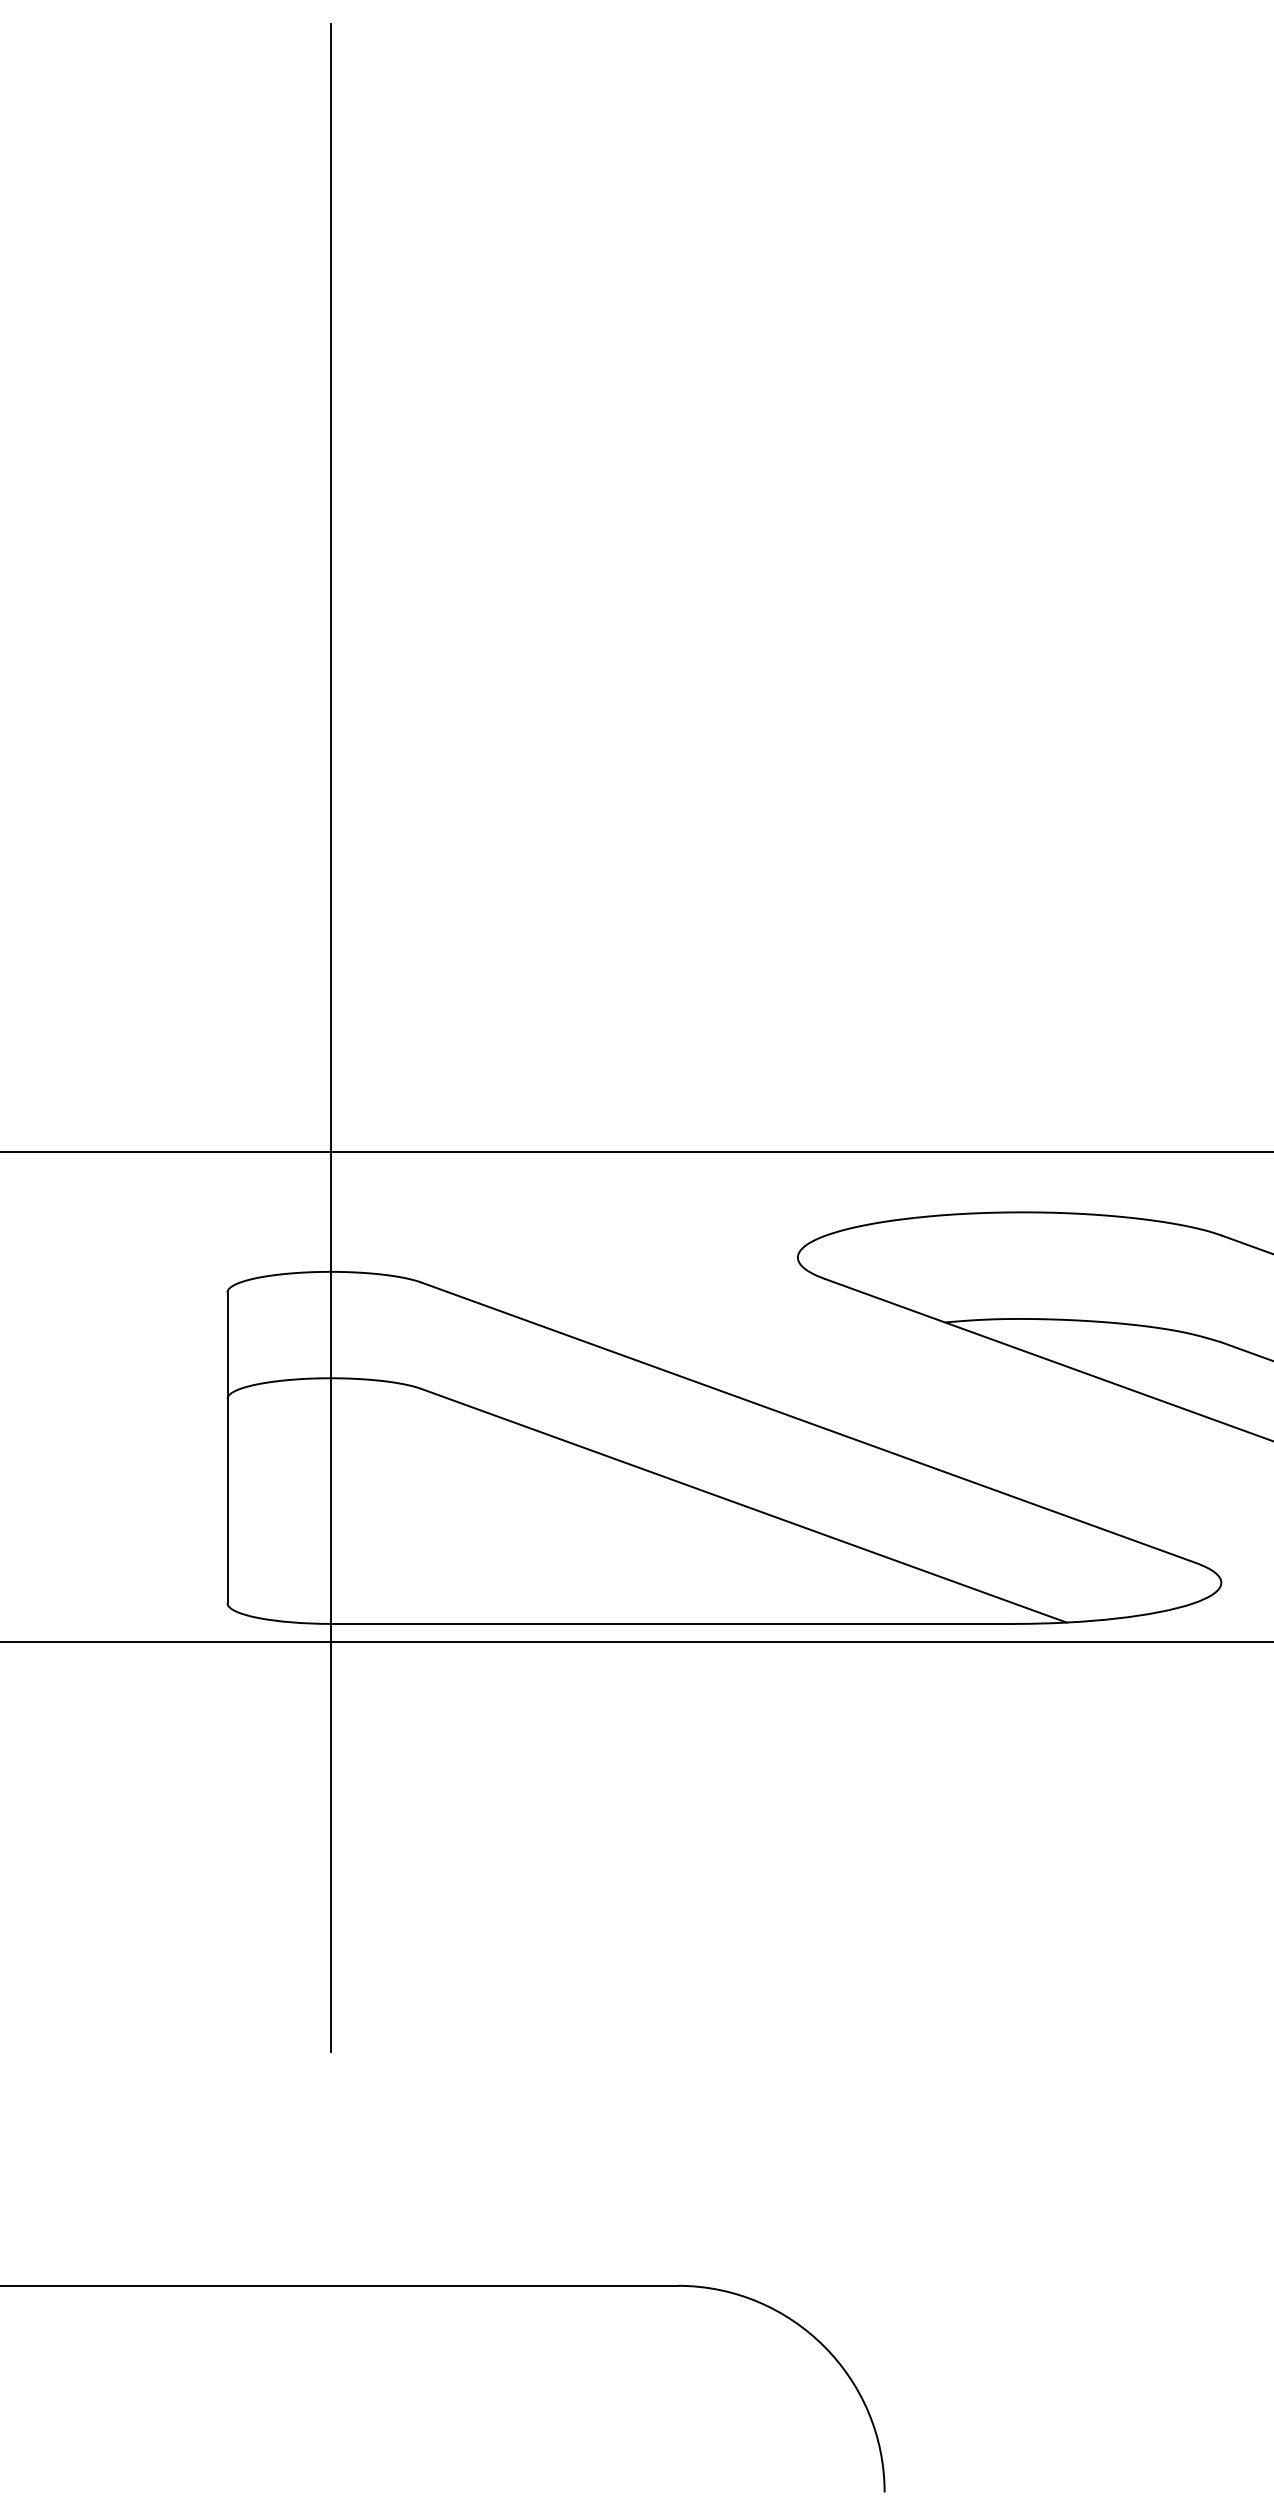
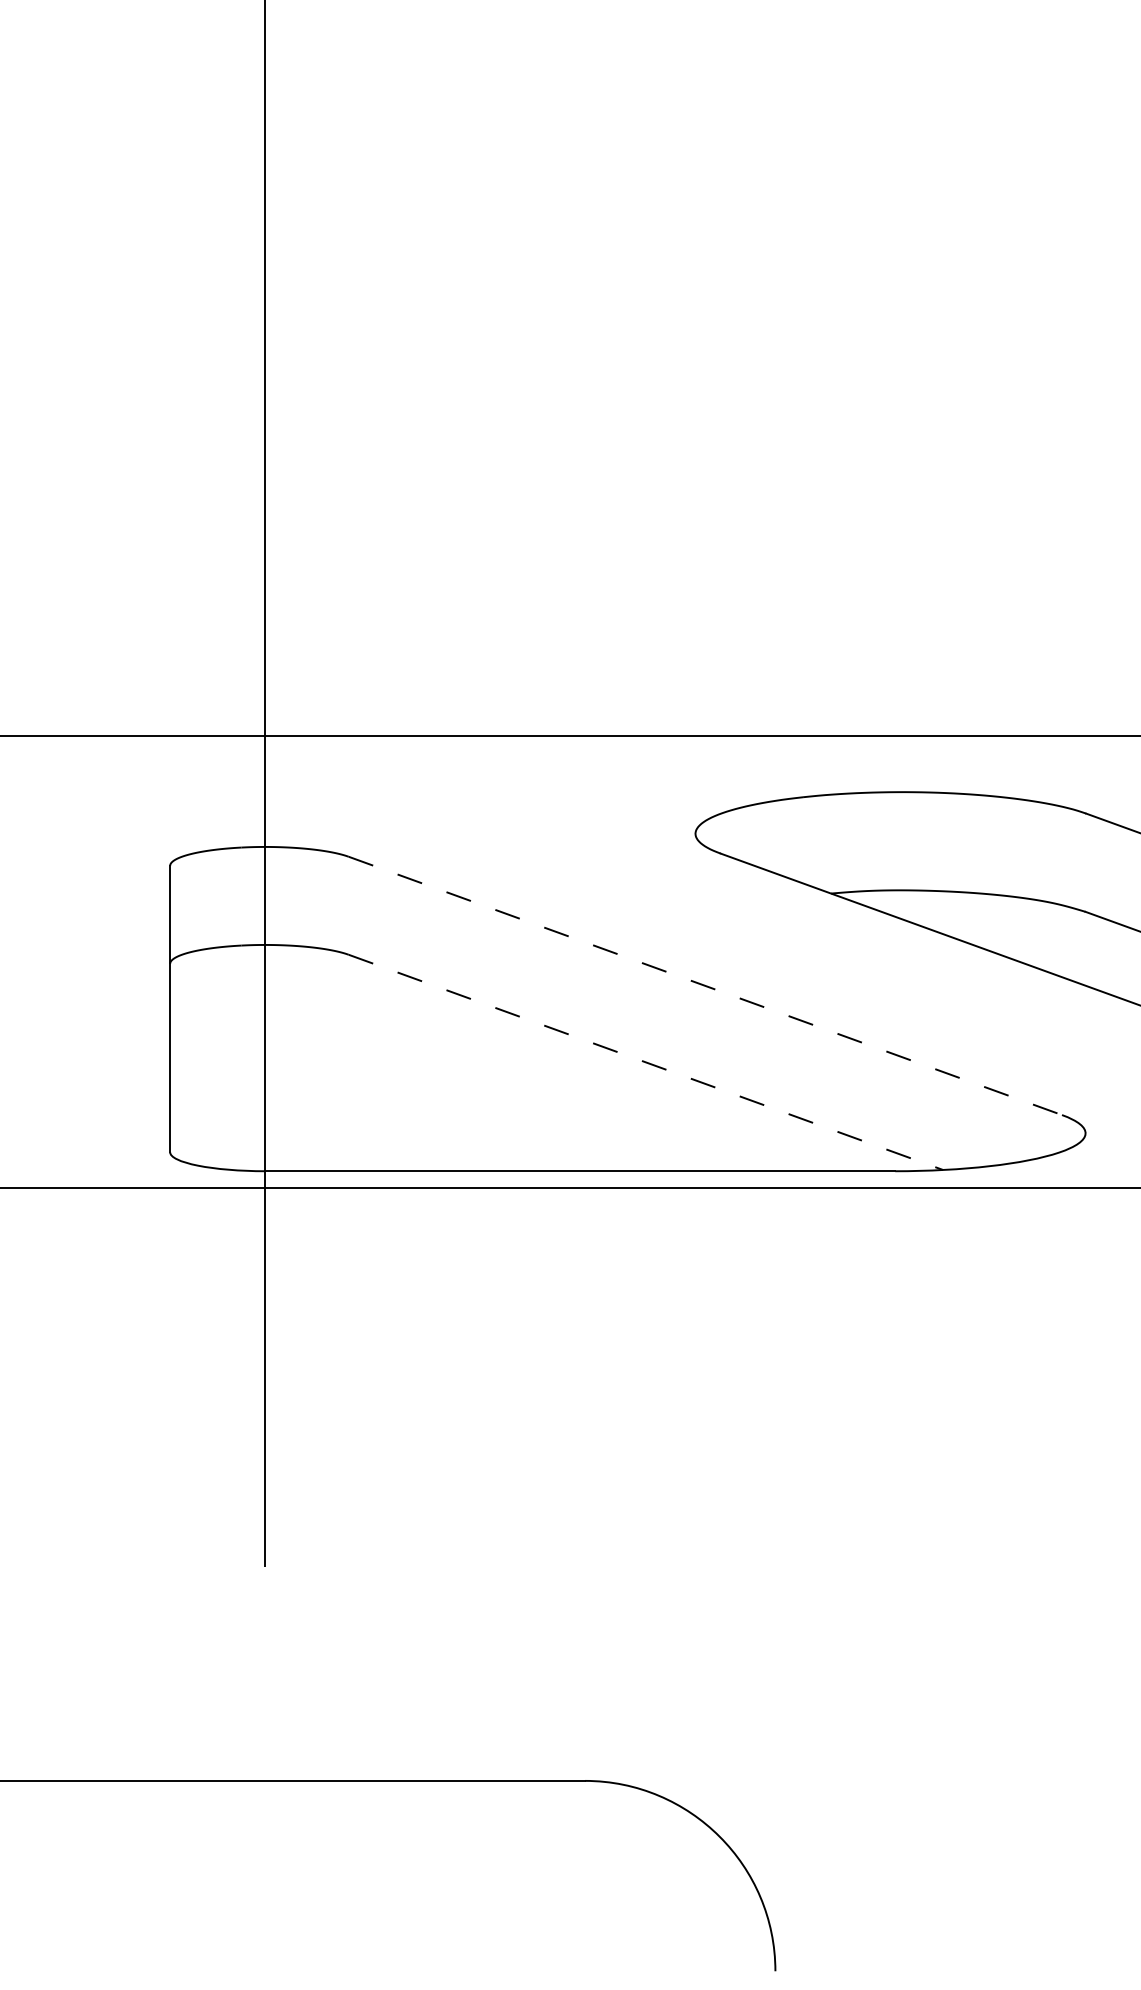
line: (808, 1422) -> (705, 985), solid -> dashed
line: (744, 1505) -> (646, 1062), solid -> dashed

